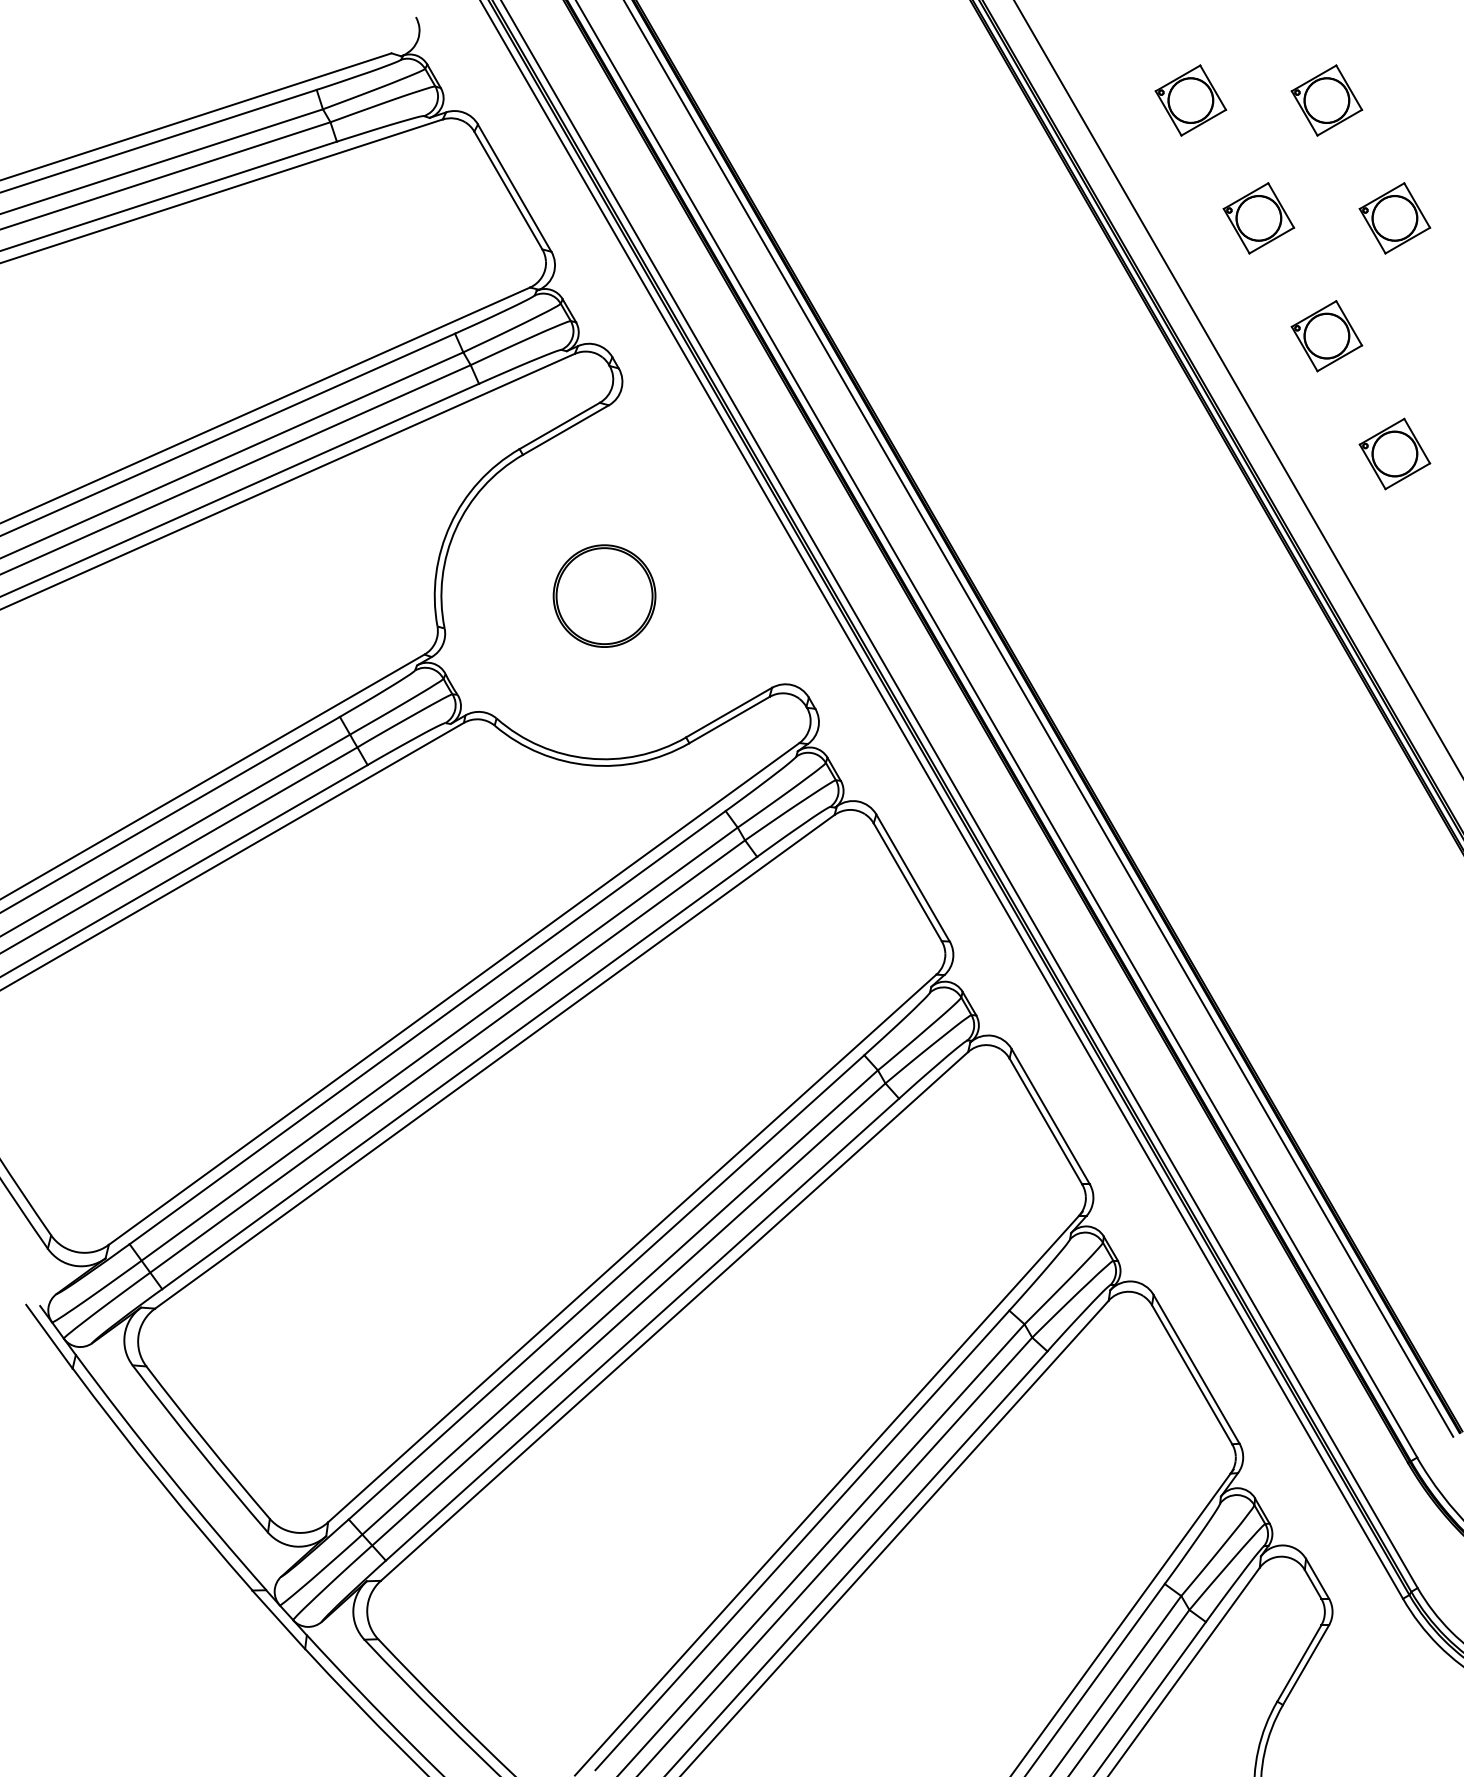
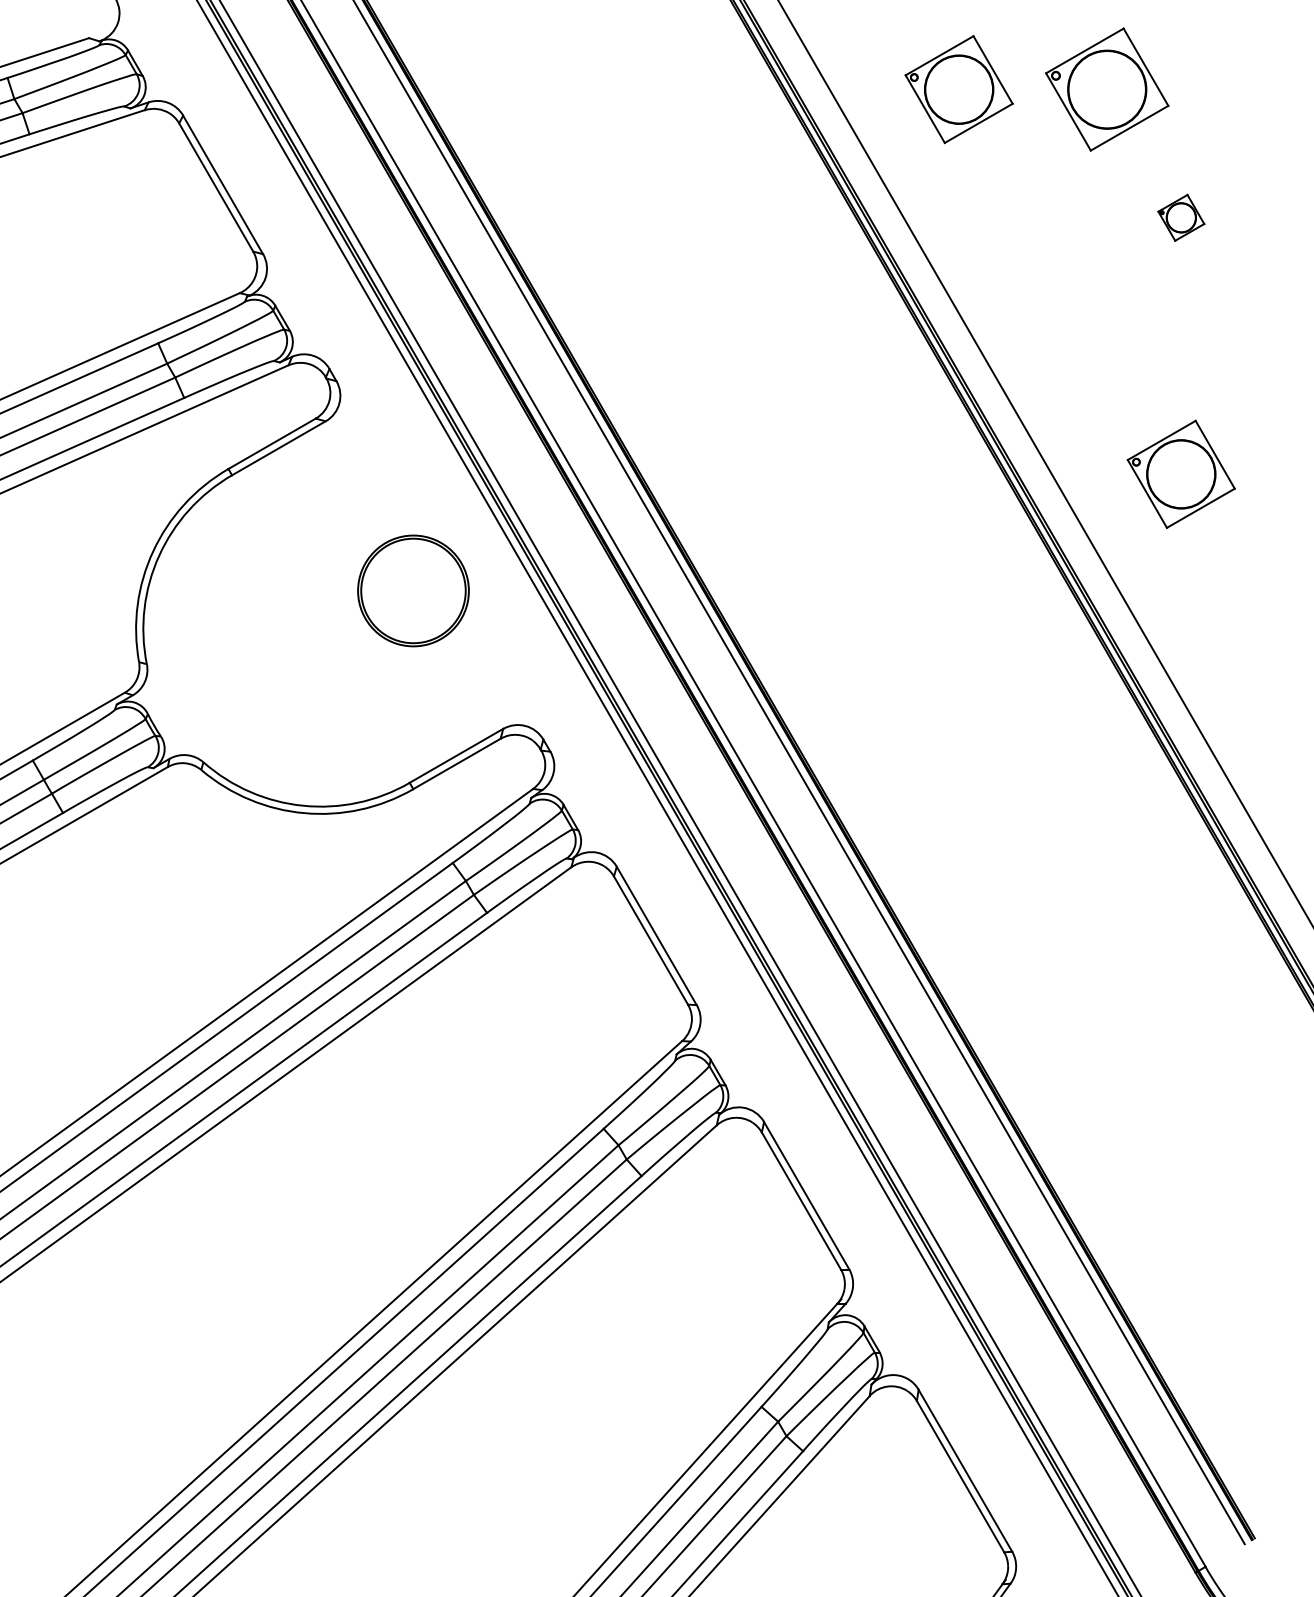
part: (1190, 100) -> (958, 89), size x1.4
part: (1326, 100) -> (1106, 89), size x1.6
part: (1258, 218) -> (1032, 217), removed
part: (1394, 218) -> (1180, 217), size x0.6
part: (1326, 336) -> (1106, 346), removed
part: (1394, 453) -> (1180, 473), size x1.4
part: (604, 595) -> (413, 590), moved

